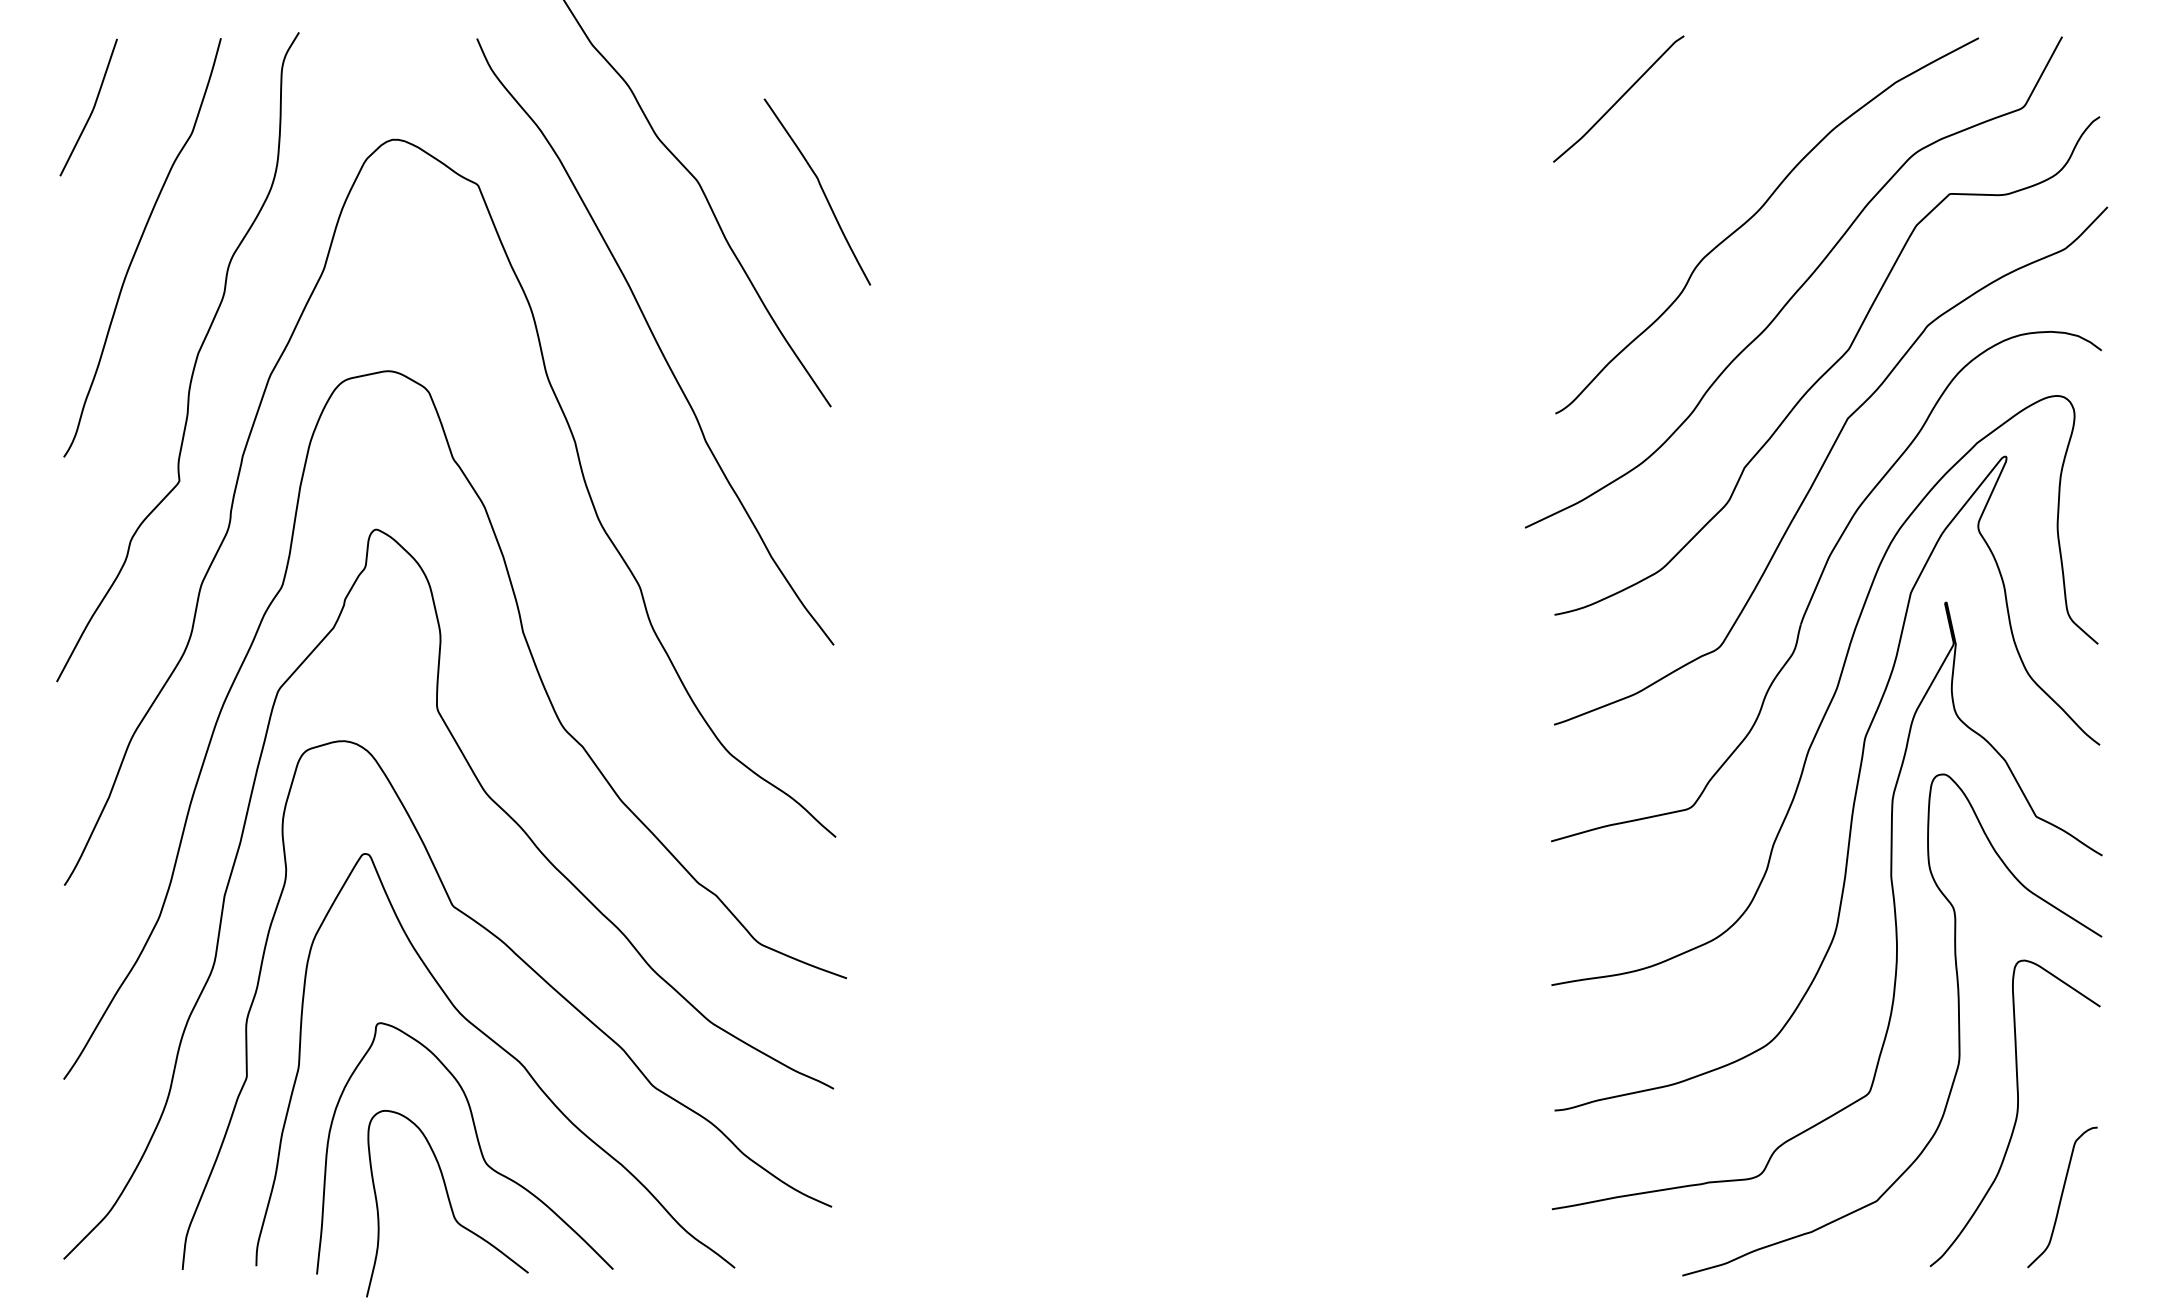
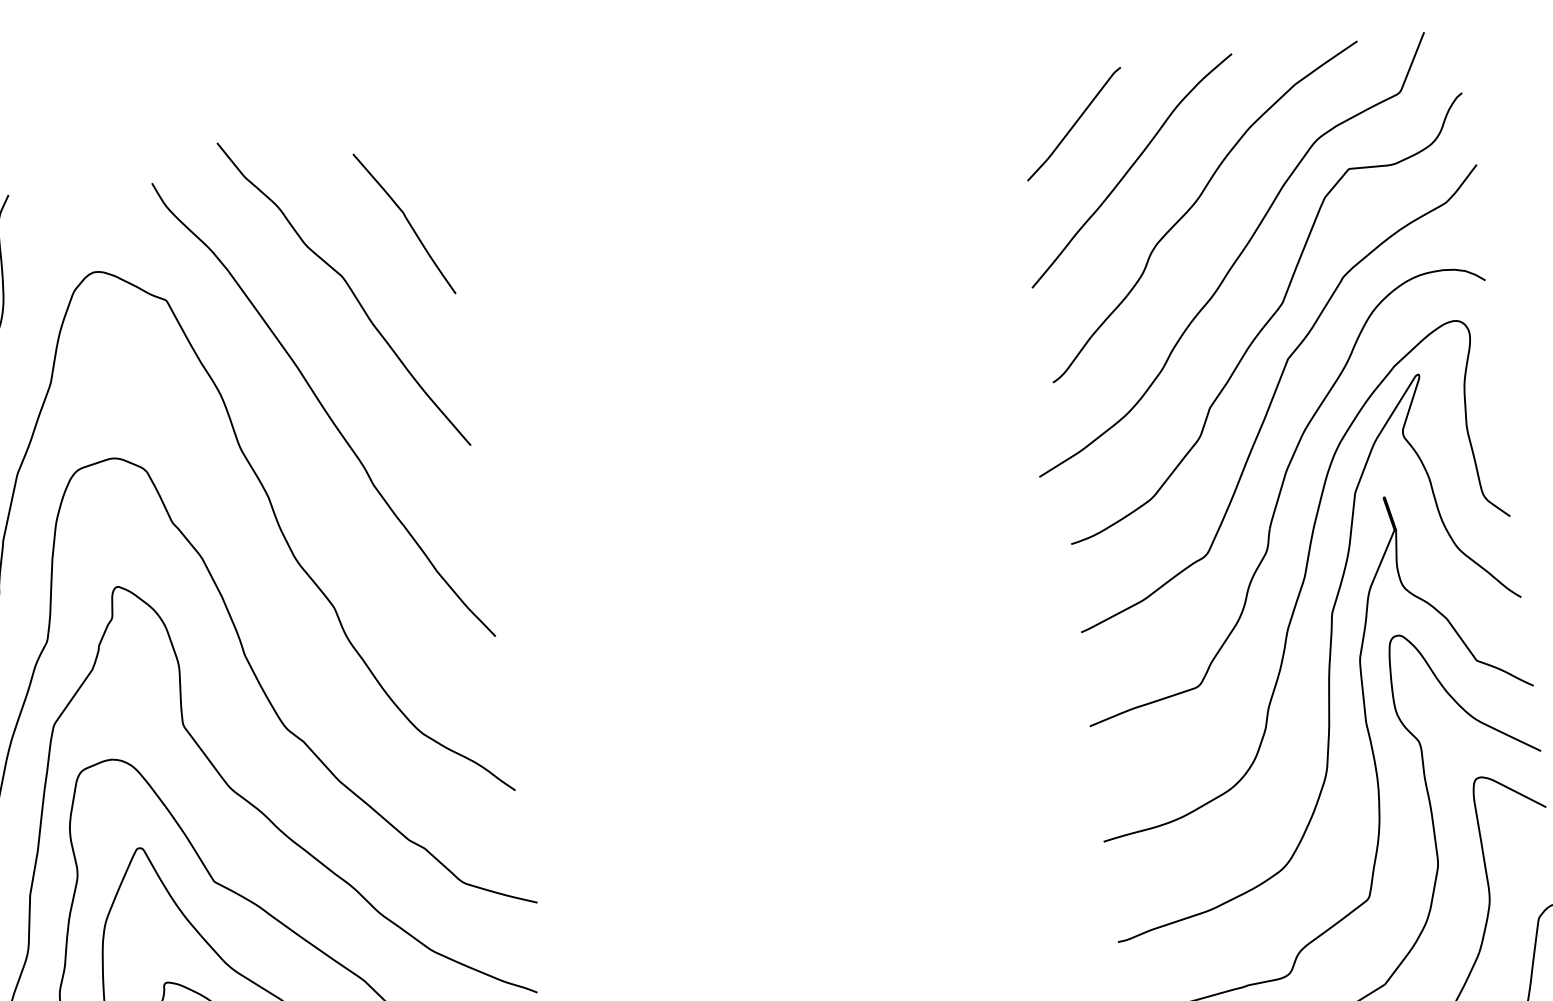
curve: (1681, 162) -> (1130, 169), added
curve: (821, 190) -> (407, 222), moved

